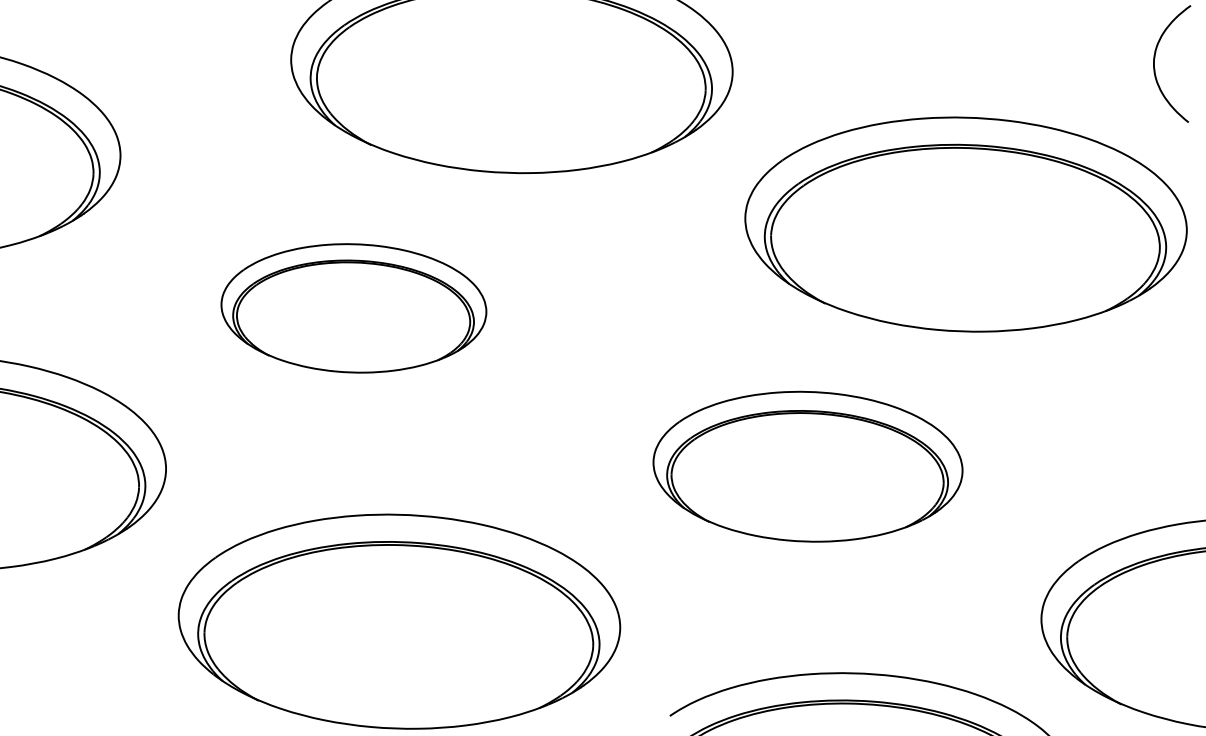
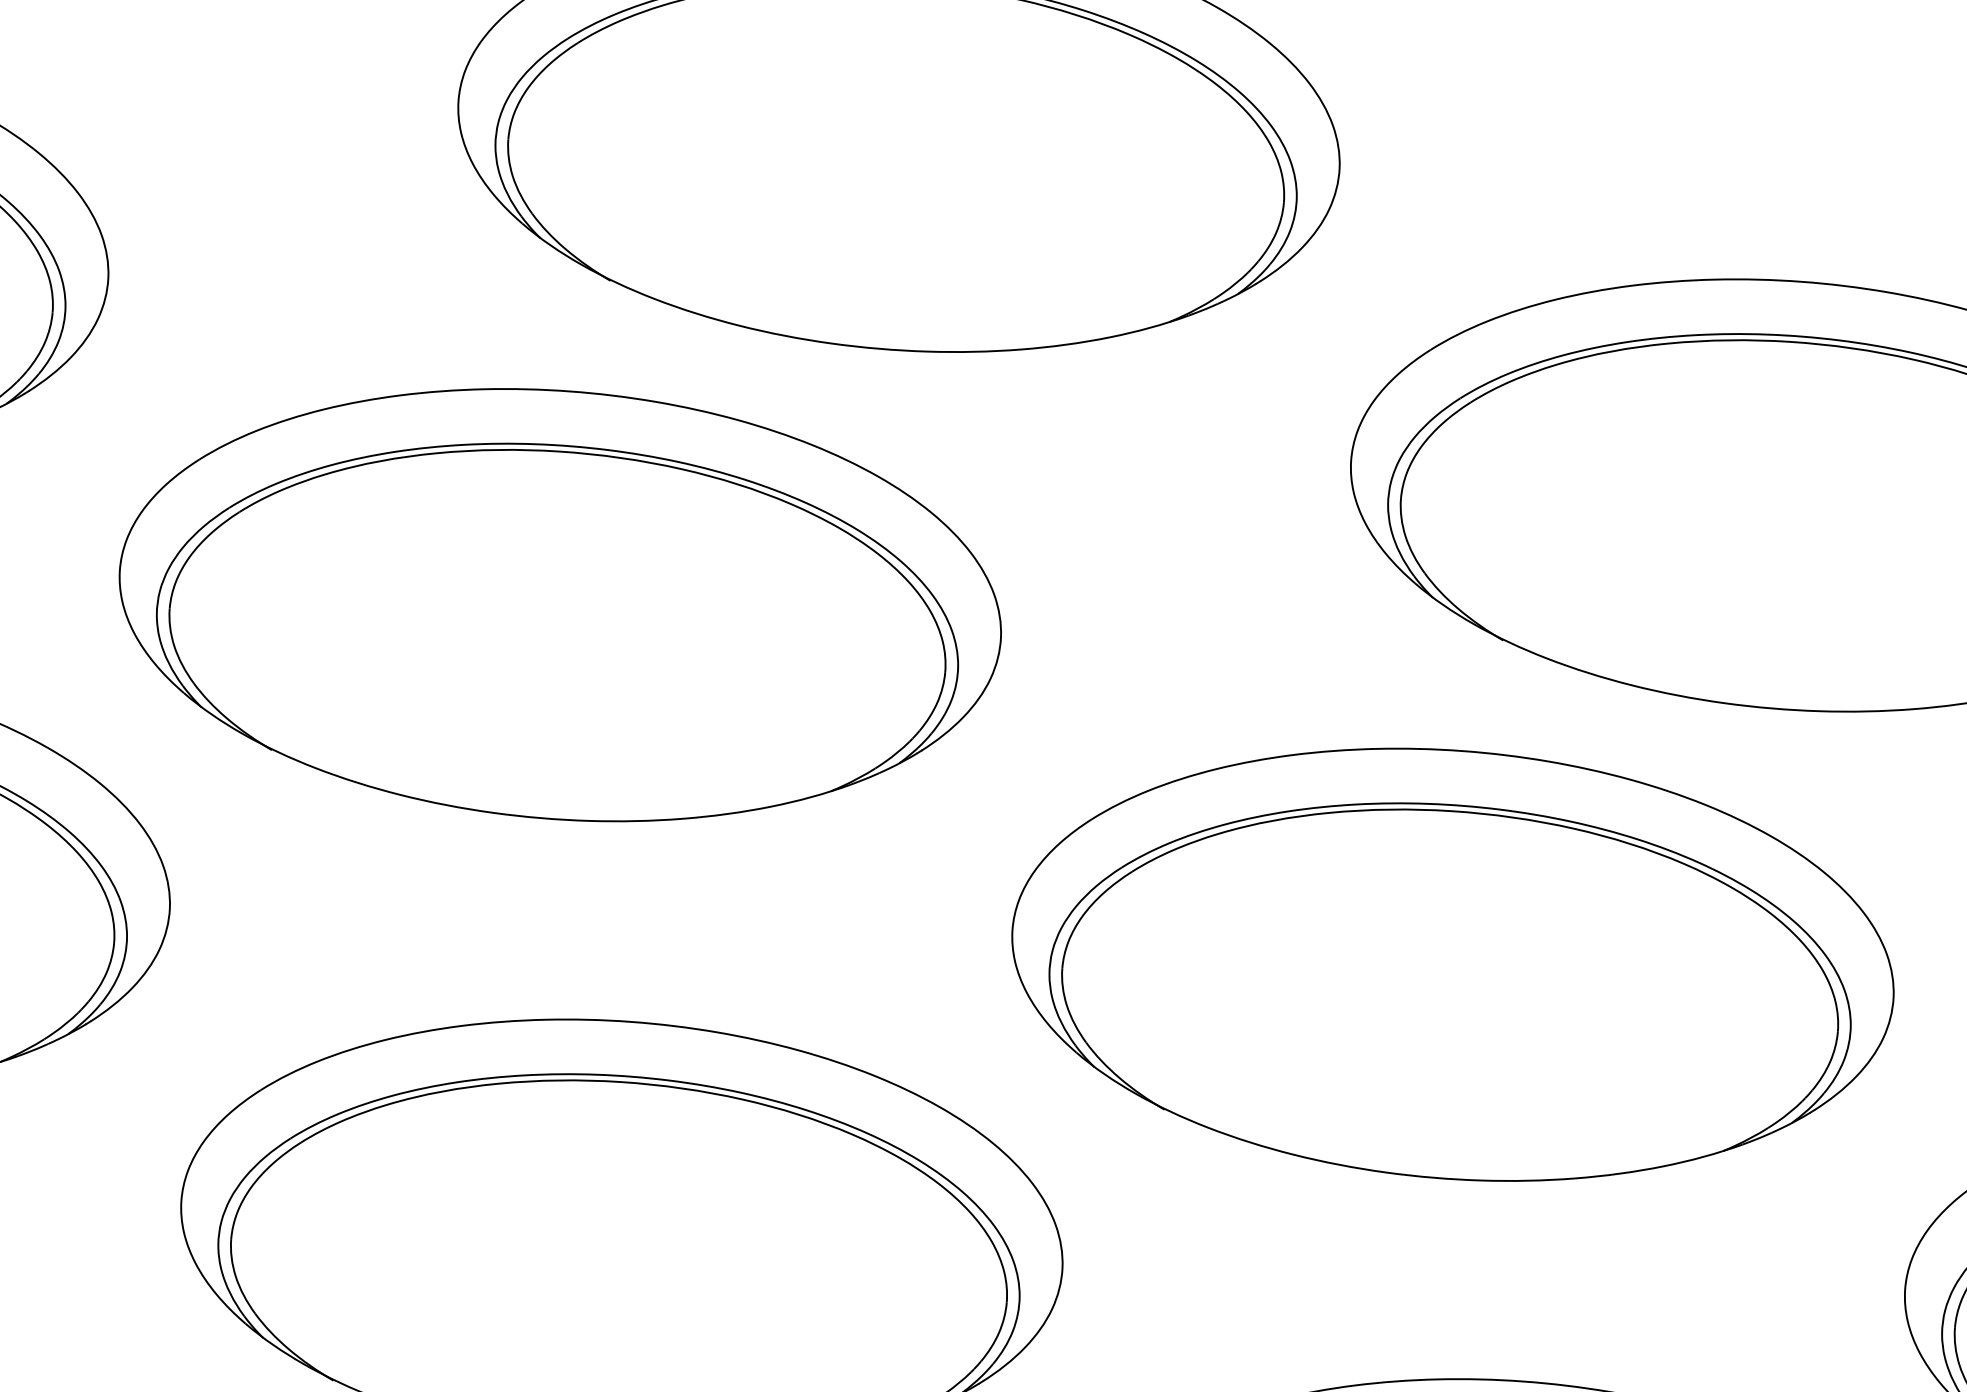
part: (353, 308) -> (559, 605), size x1.67
part: (807, 466) -> (1451, 963), size x1.43

